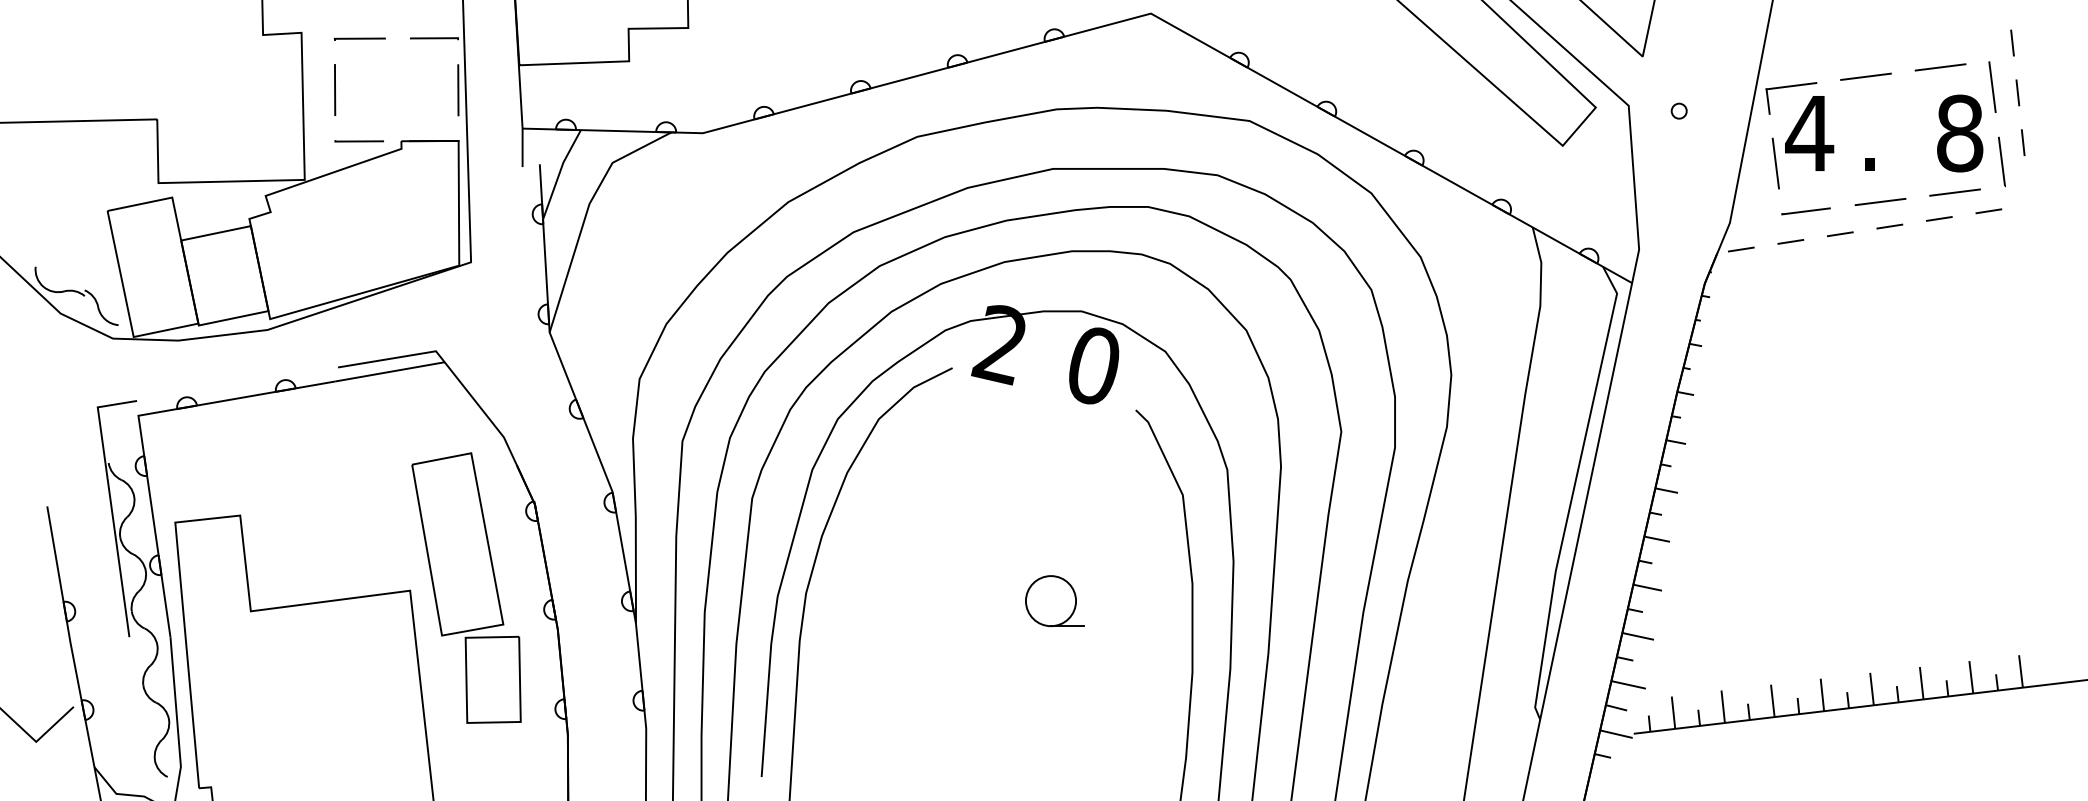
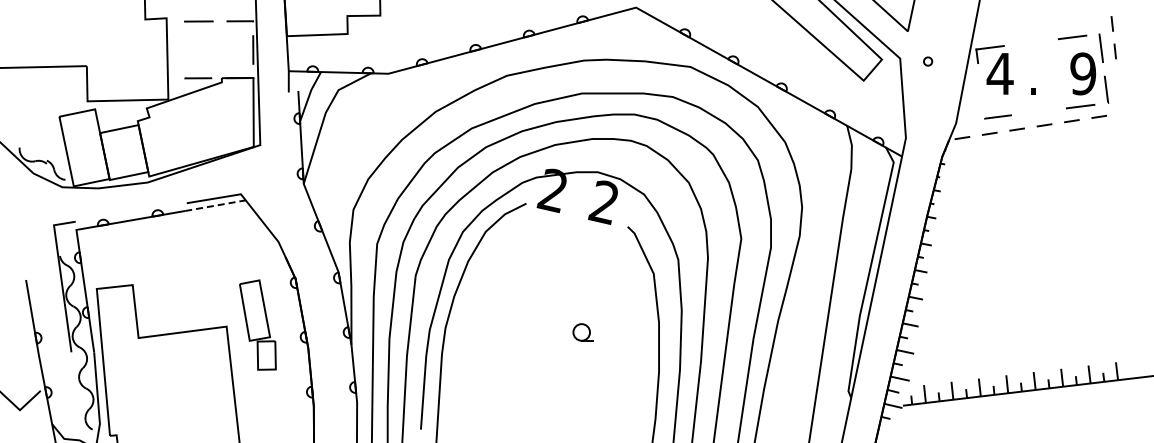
line: (1866, 76) -> (1031, 42), removed
line: (335, 89) -> (185, 49), removed
text: (1960, 132) -> (1083, 73), 8 -> 9
line: (2021, 141) -> (1117, 78), removed
line: (1775, 163) -> (981, 90), removed
line: (1880, 201) -> (1039, 111), removed
text: (1091, 366) -> (603, 202), 0 -> 2
line: (389, 371) -> (215, 205), solid -> dashed
part: (465, 586) -> (257, 324), size x0.6
part: (1053, 601) -> (582, 332), size x0.6

